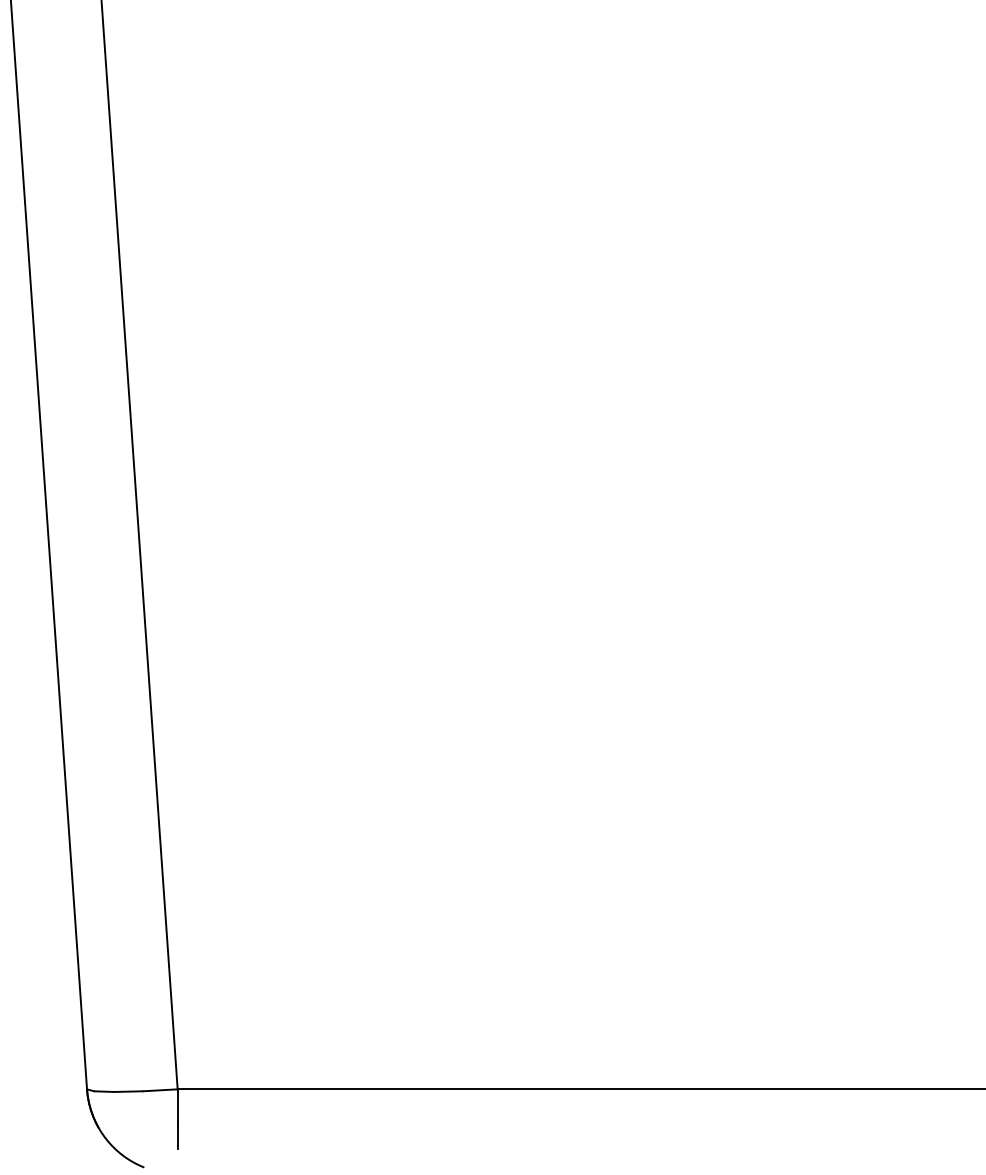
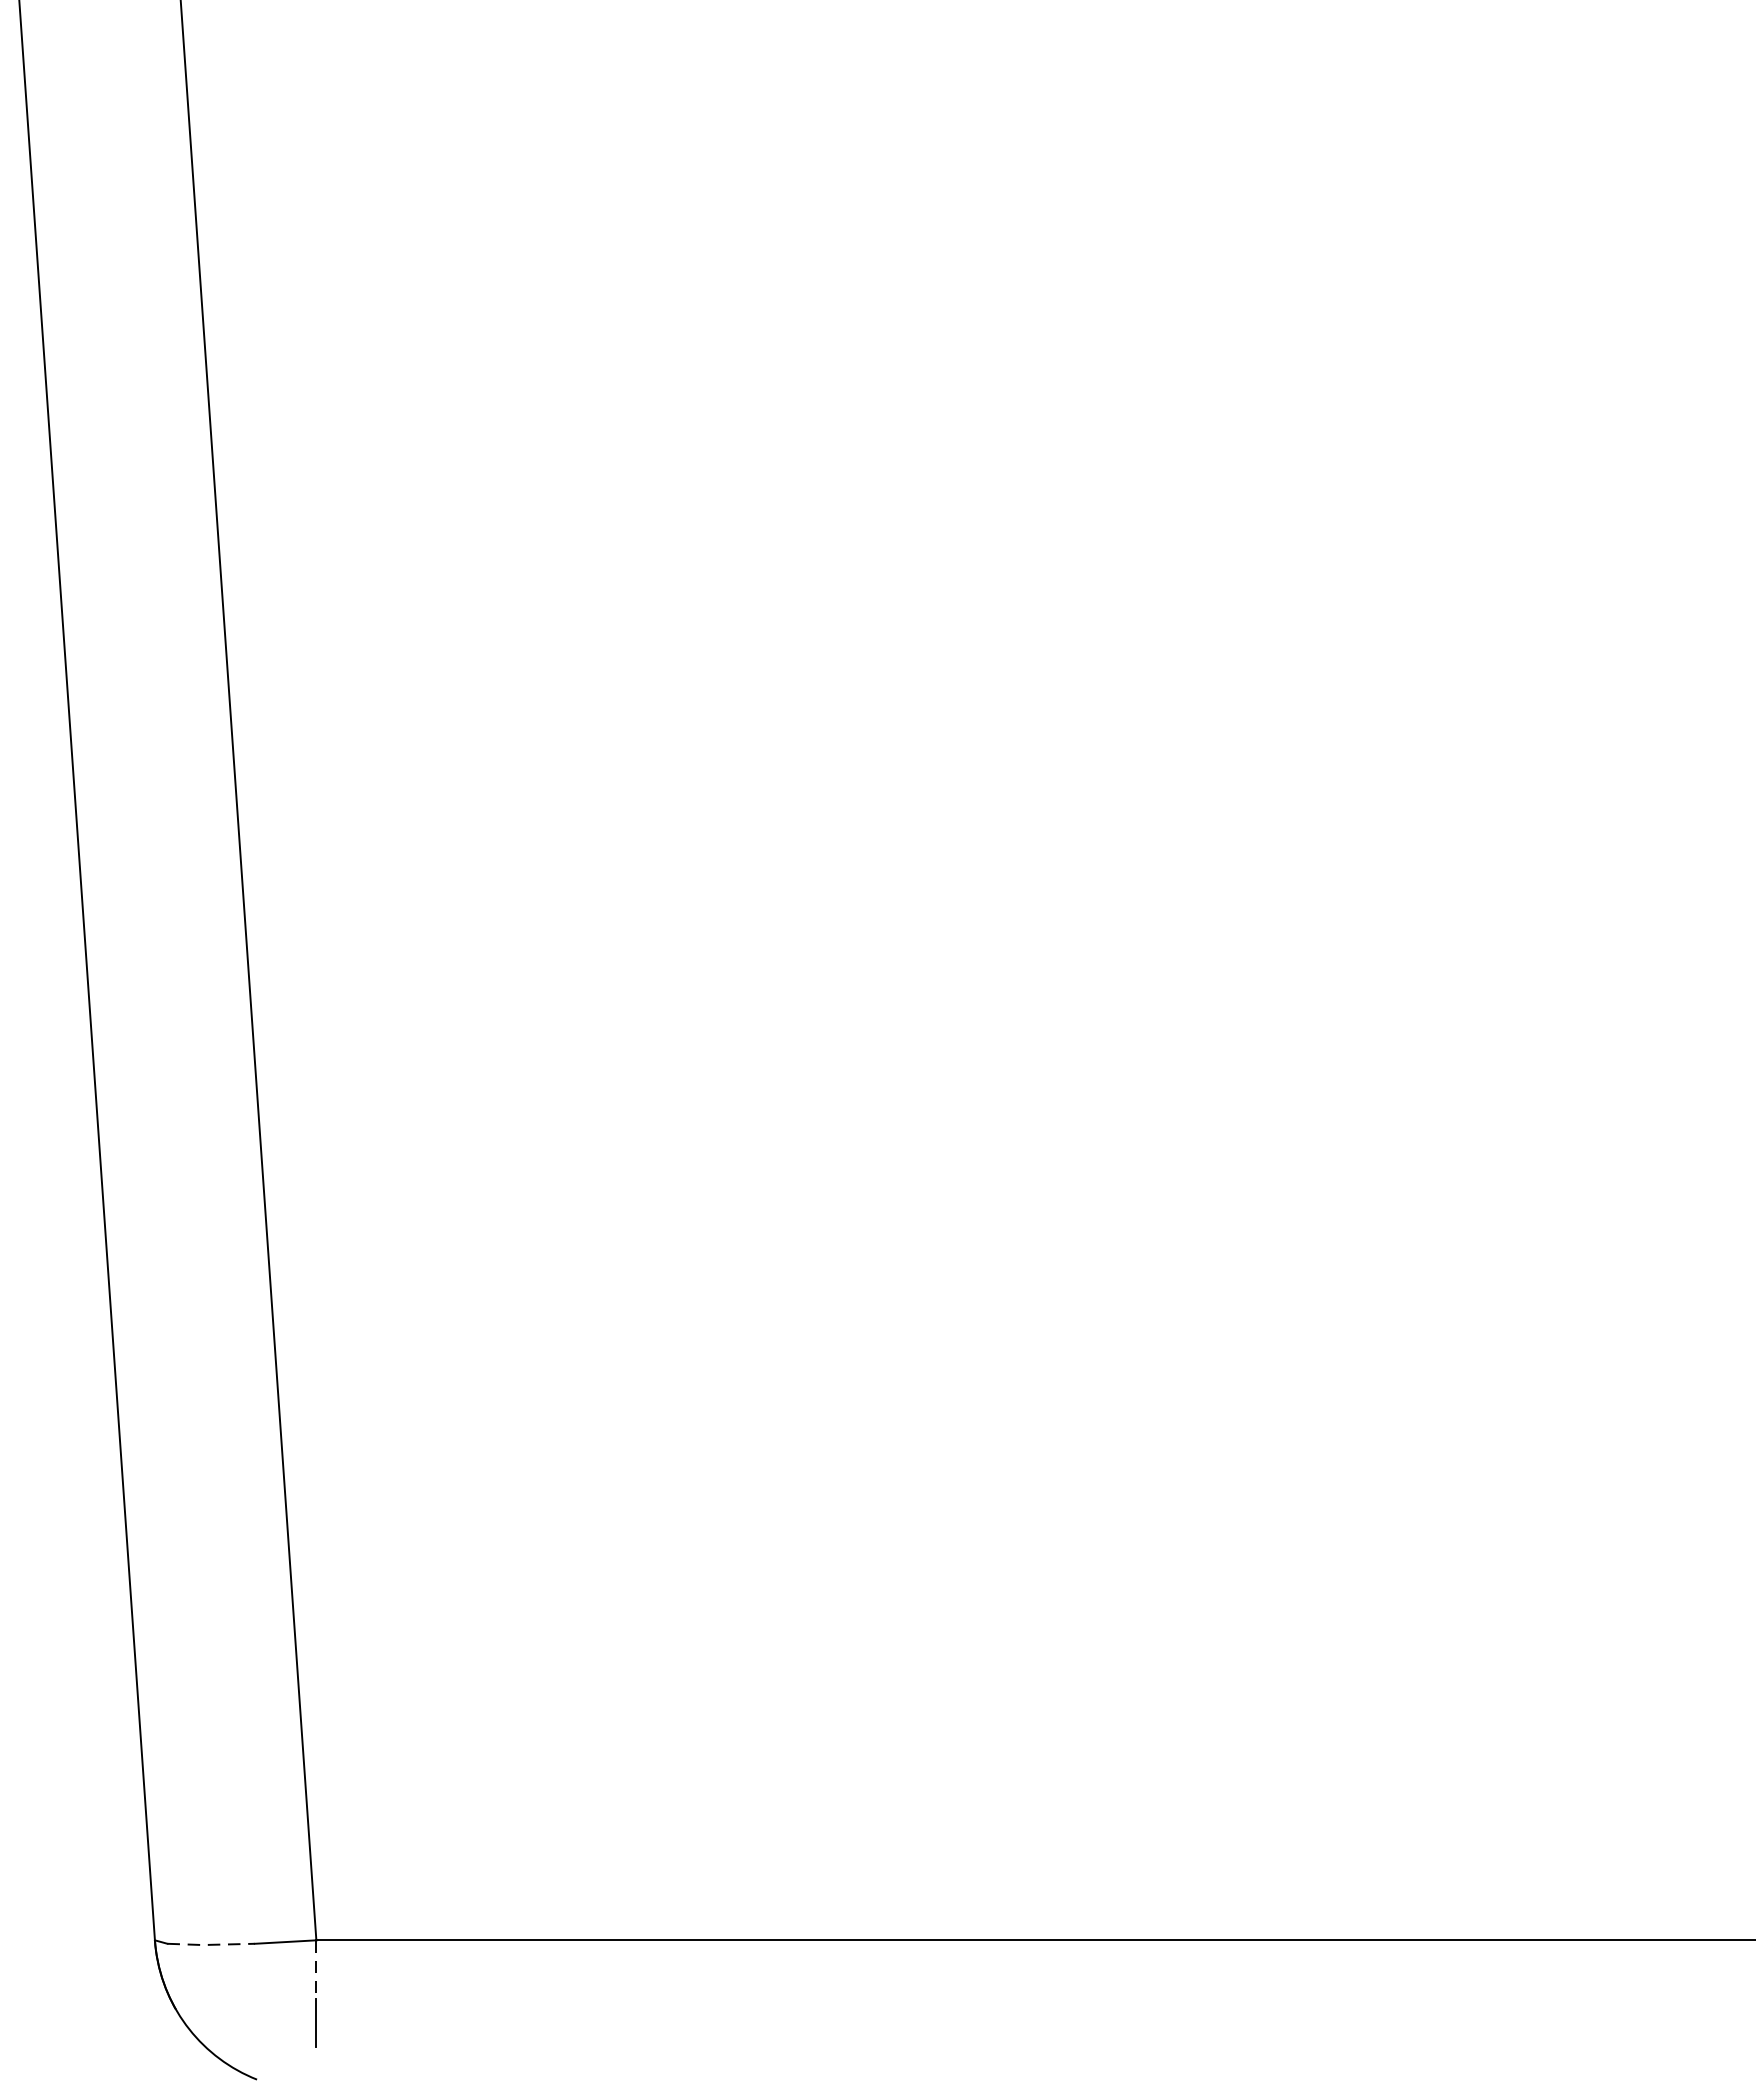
line: (118, 1091) -> (210, 1944), solid -> dashed
line: (177, 1106) -> (316, 1970), solid -> dashed

